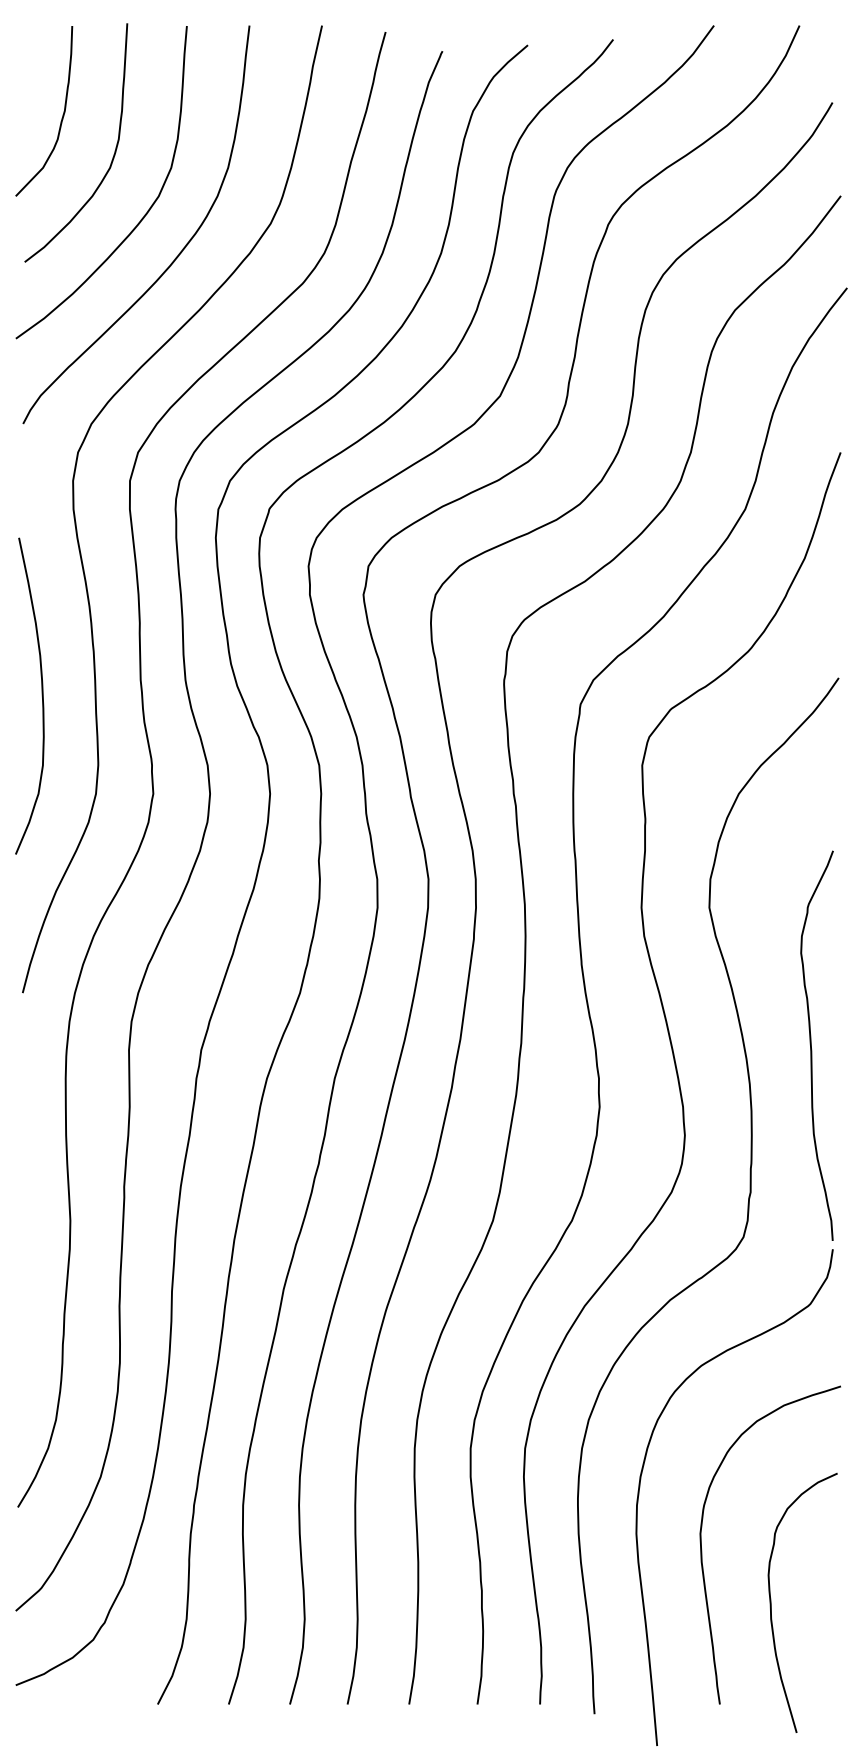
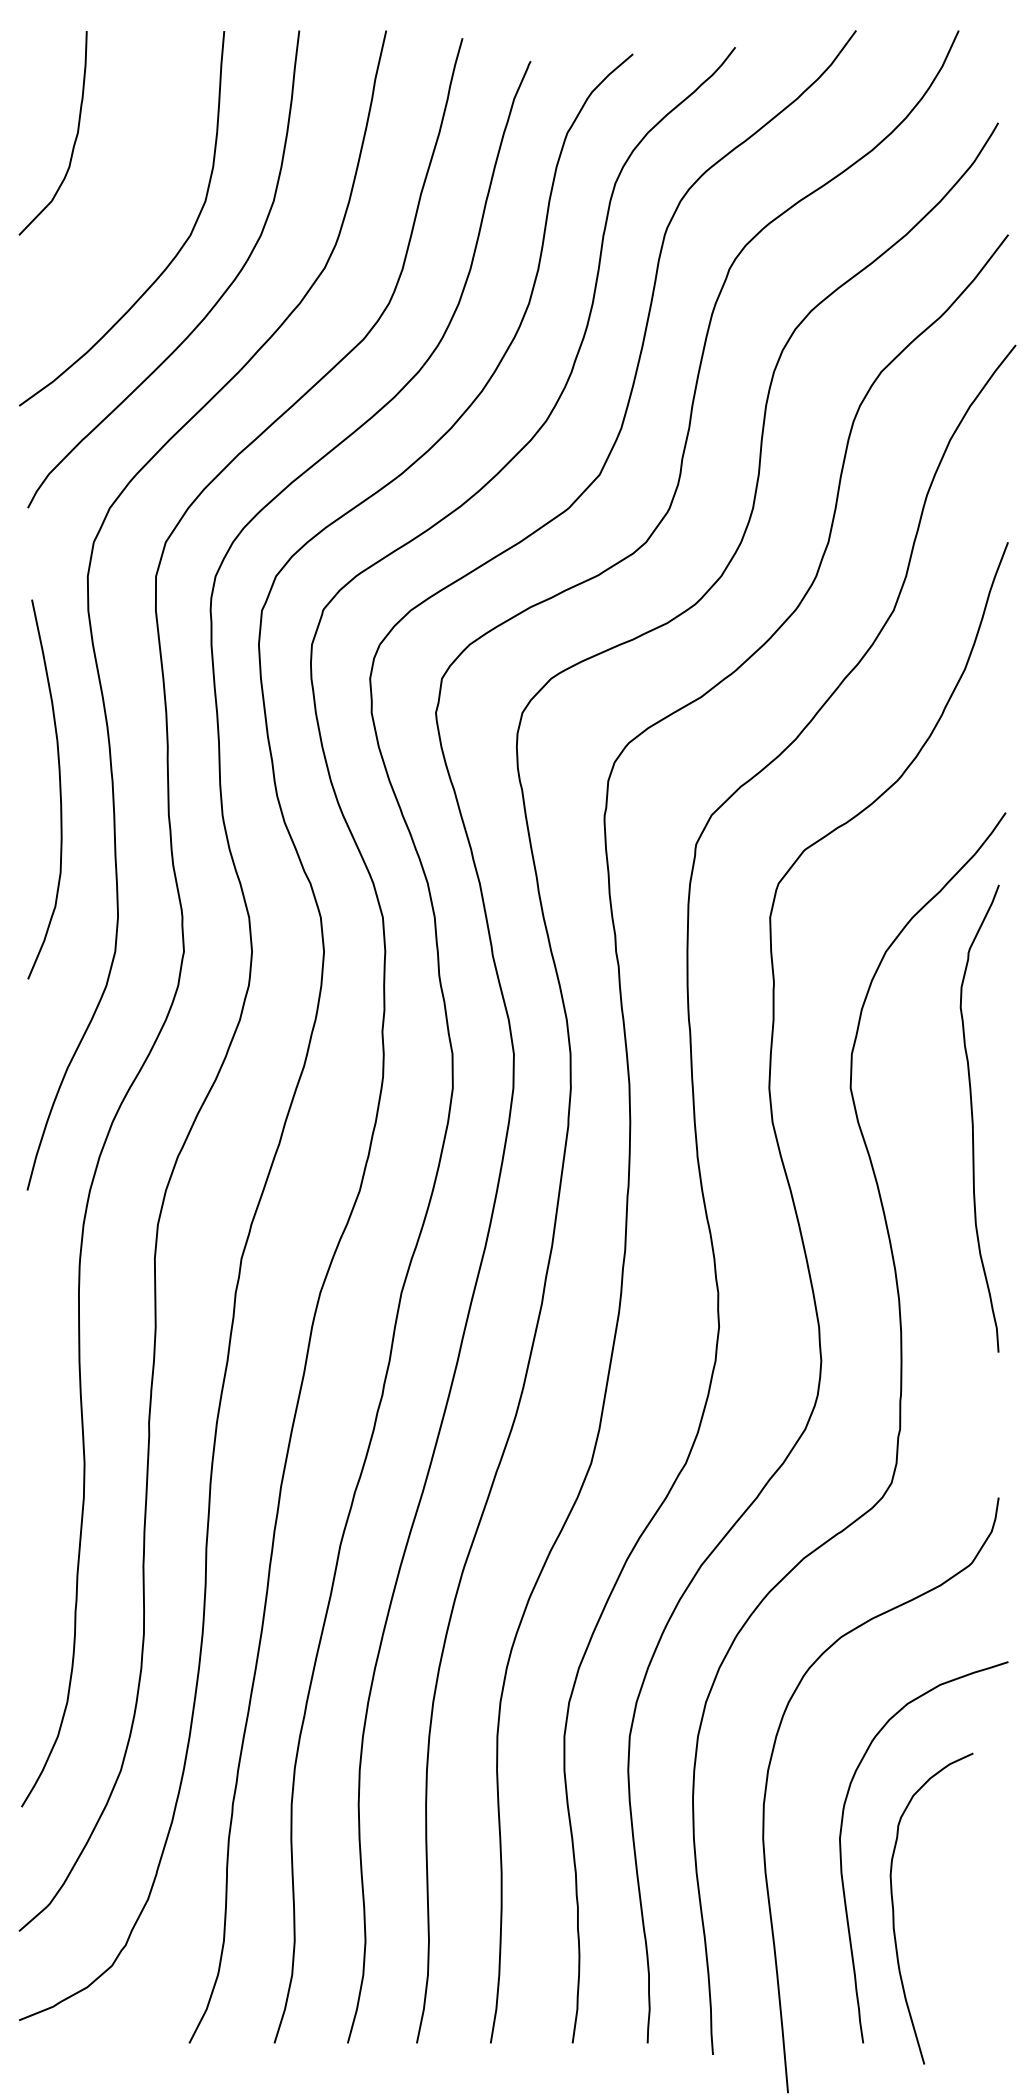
curve: (113, 154) -> (136, 184), removed
curve: (41, 696) -> (59, 789), moved
curve: (811, 1045) -> (973, 1118), moved
curve: (771, 1603) -> (894, 1909), moved

